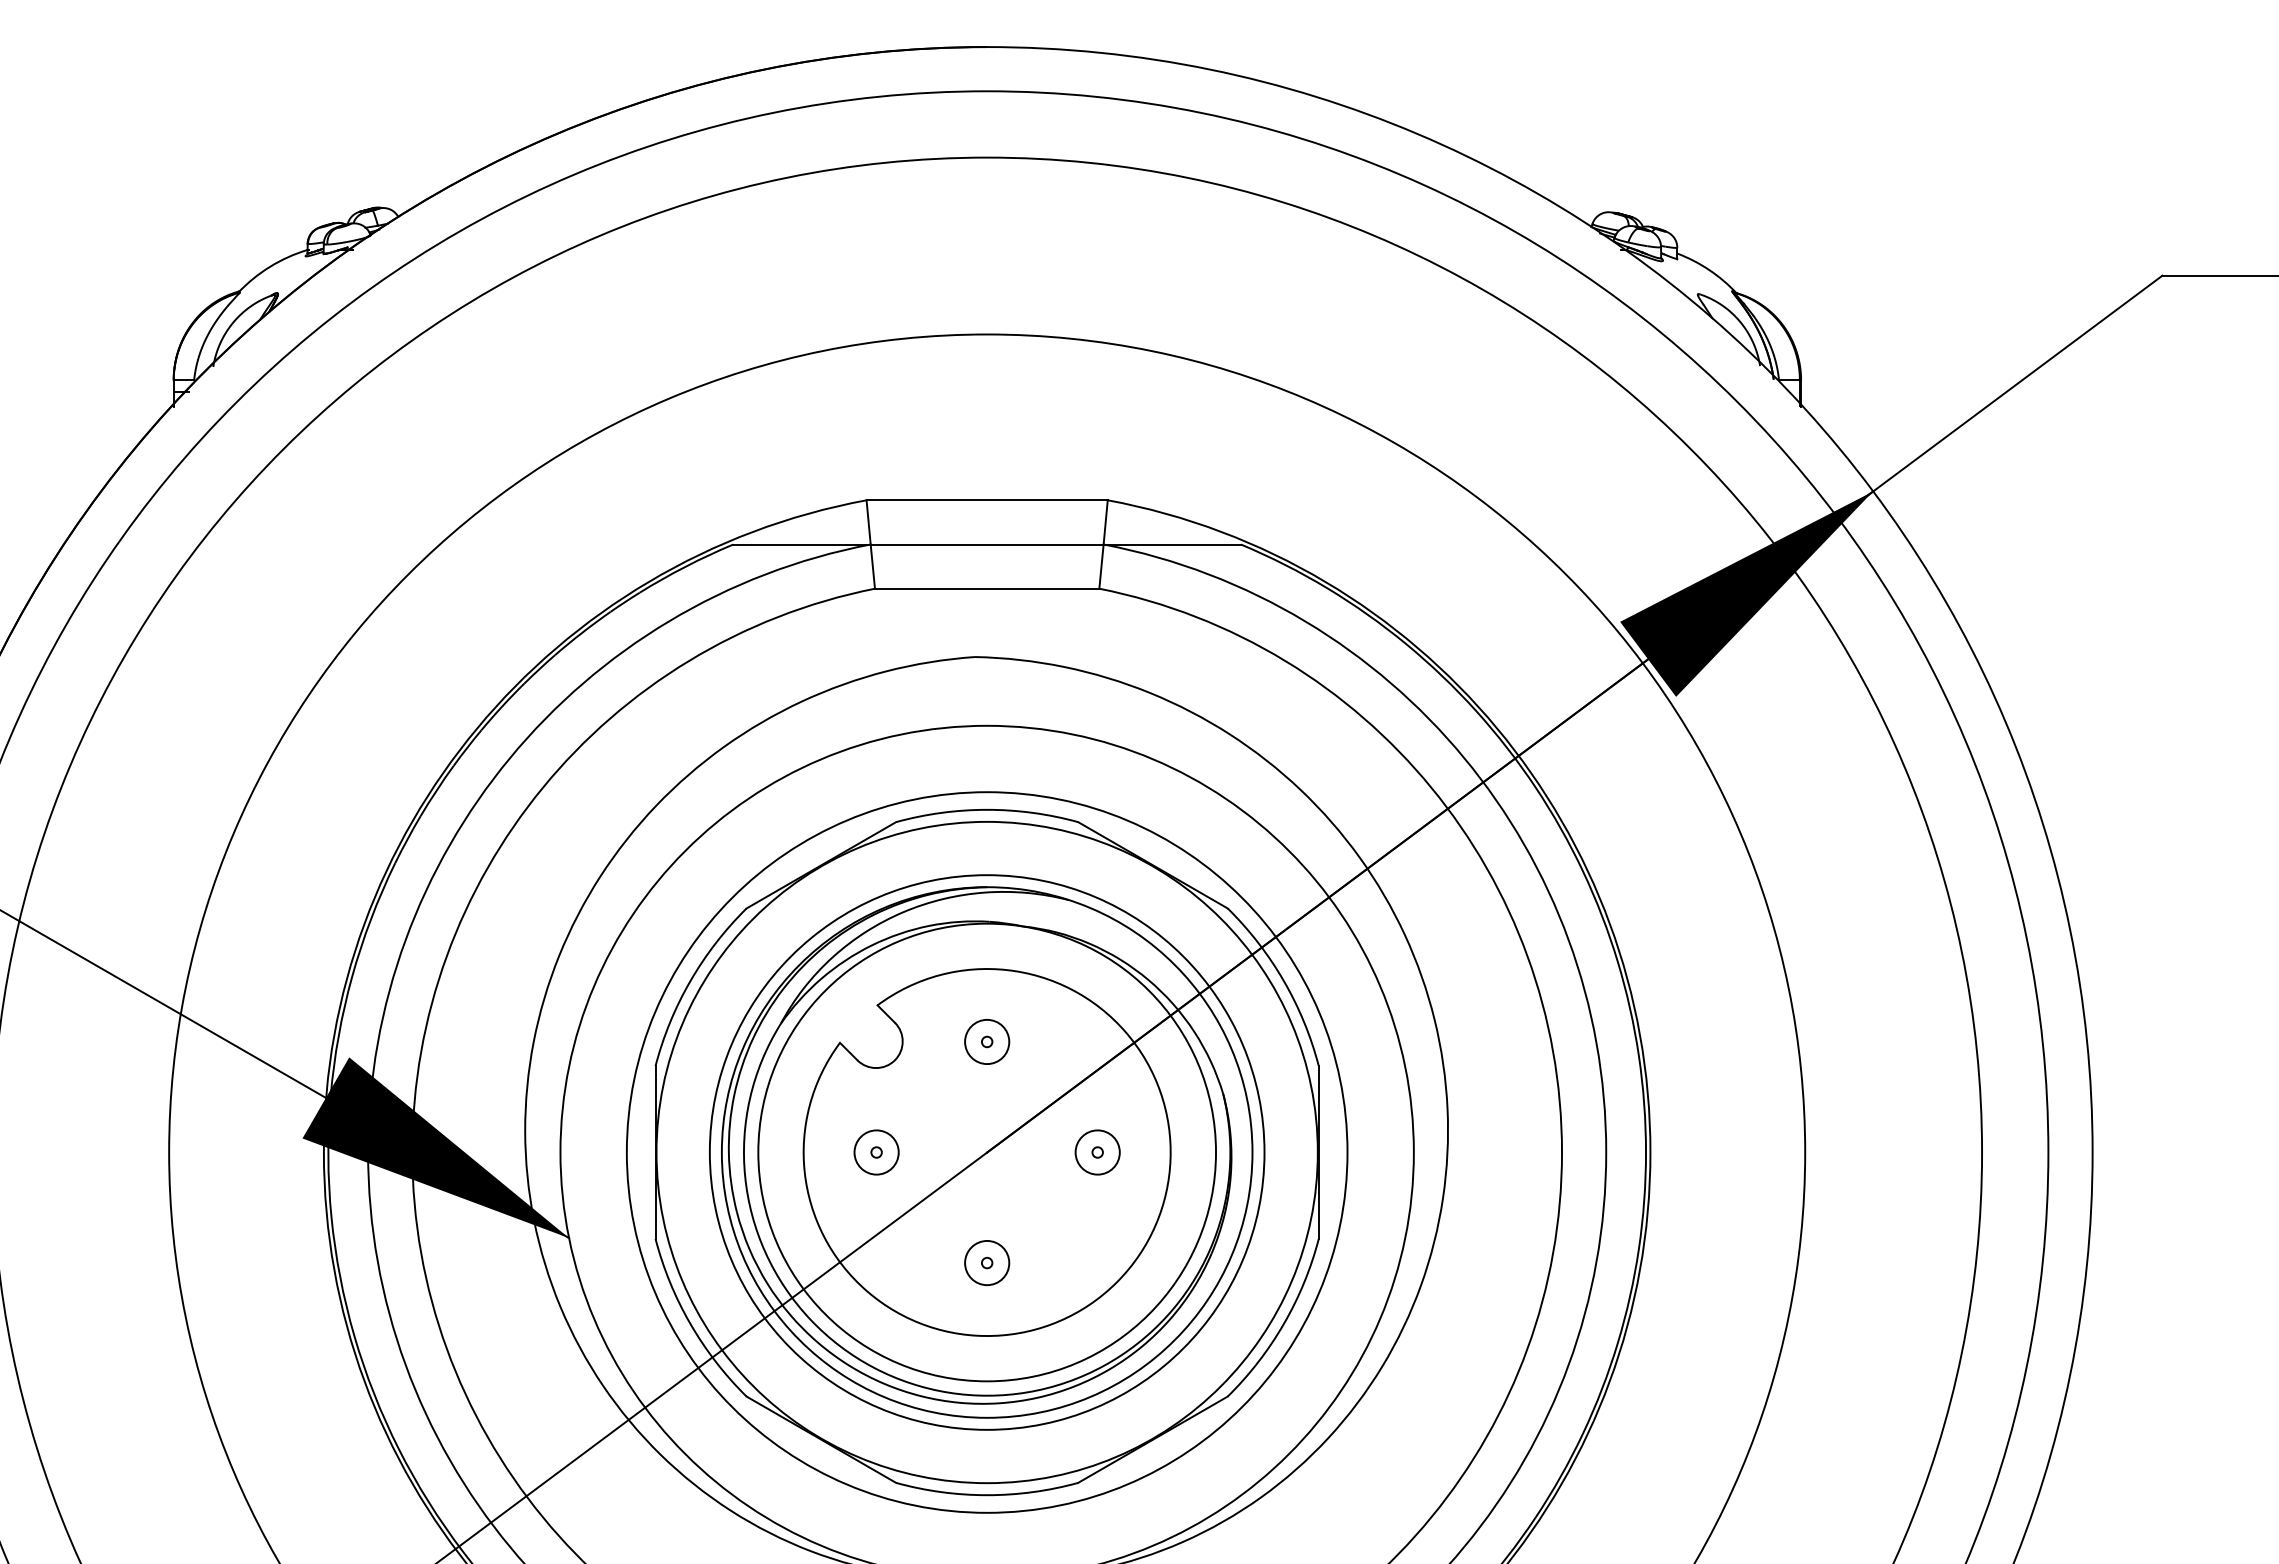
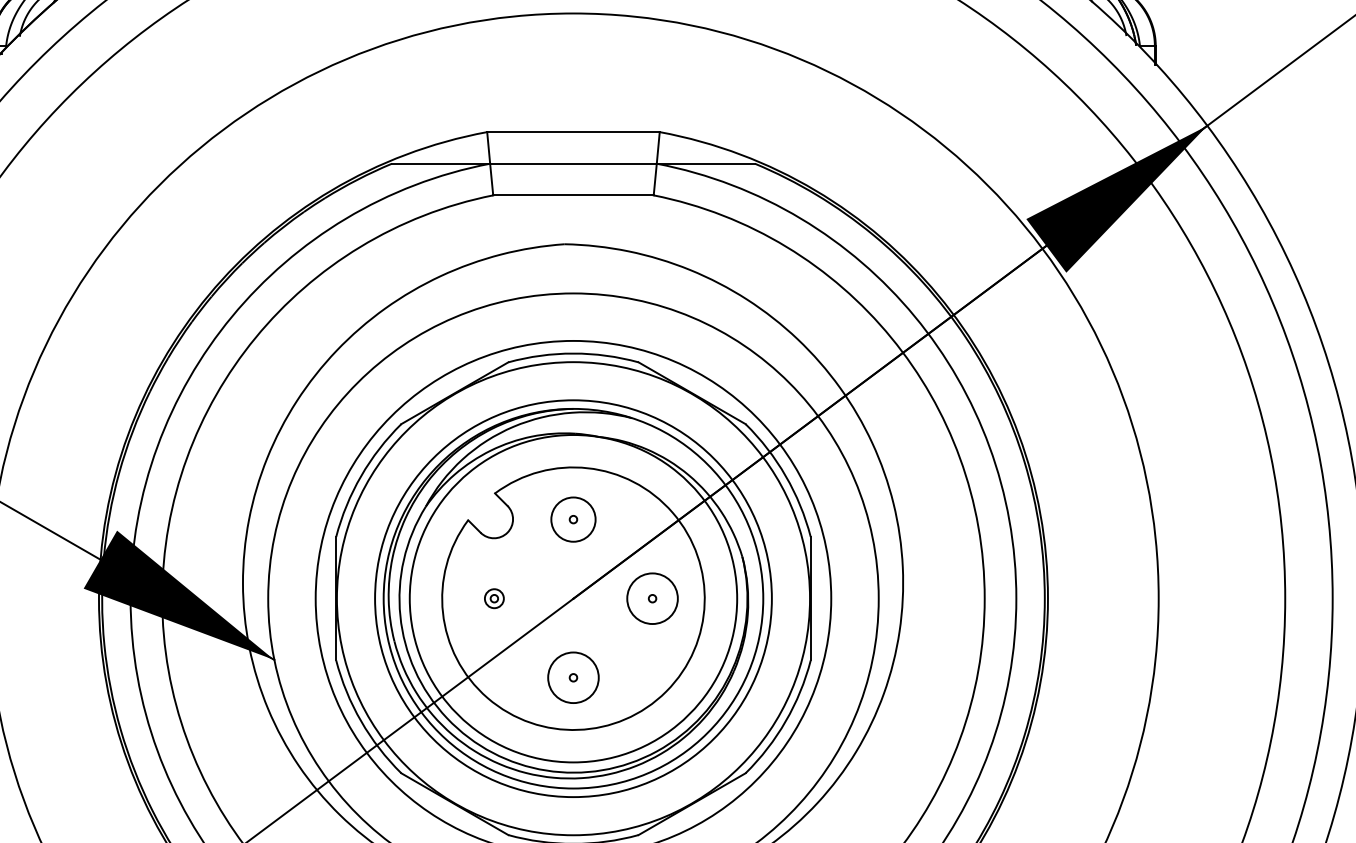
circle: (987, 1041) -> (573, 519), size x1.4
circle: (876, 1152) -> (494, 598), size x0.6
circle: (1097, 1152) -> (652, 598), size x1.6
circle: (987, 1262) -> (573, 677), size x1.6

